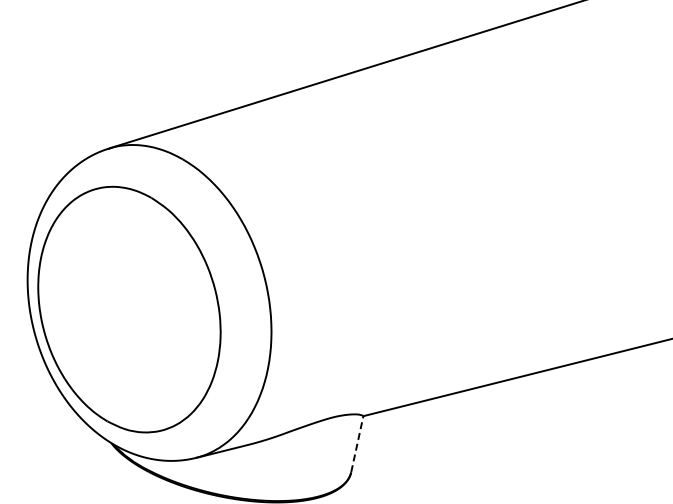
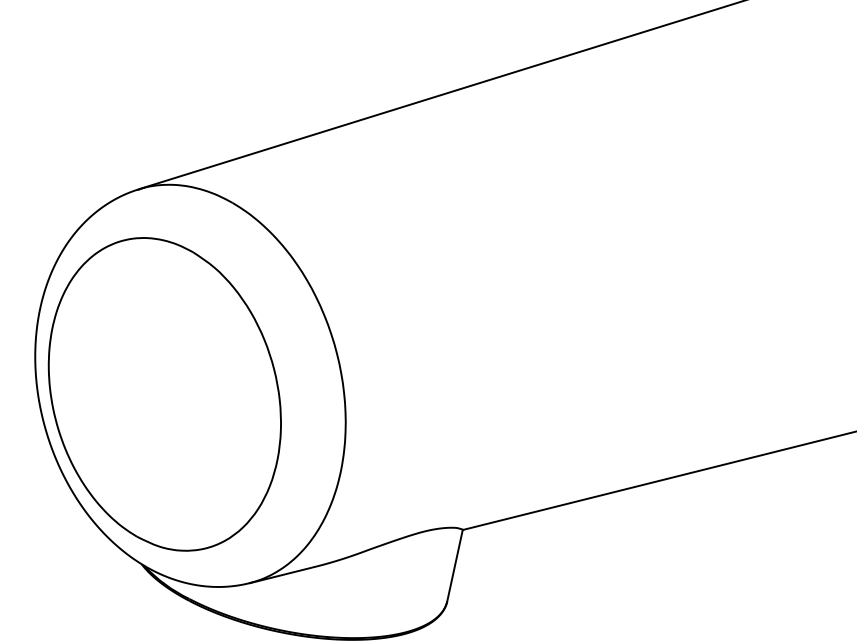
line: (357, 444) -> (455, 566), dashed -> solid

